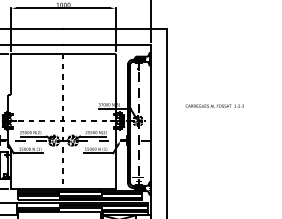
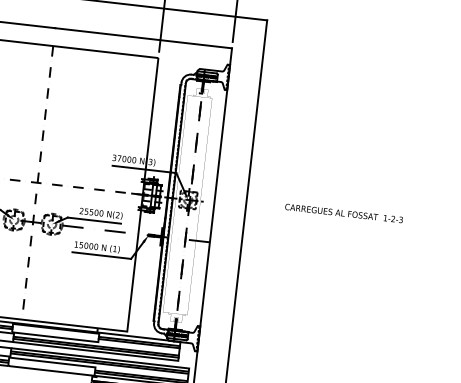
text: (214, 105) -> (343, 212), moved

